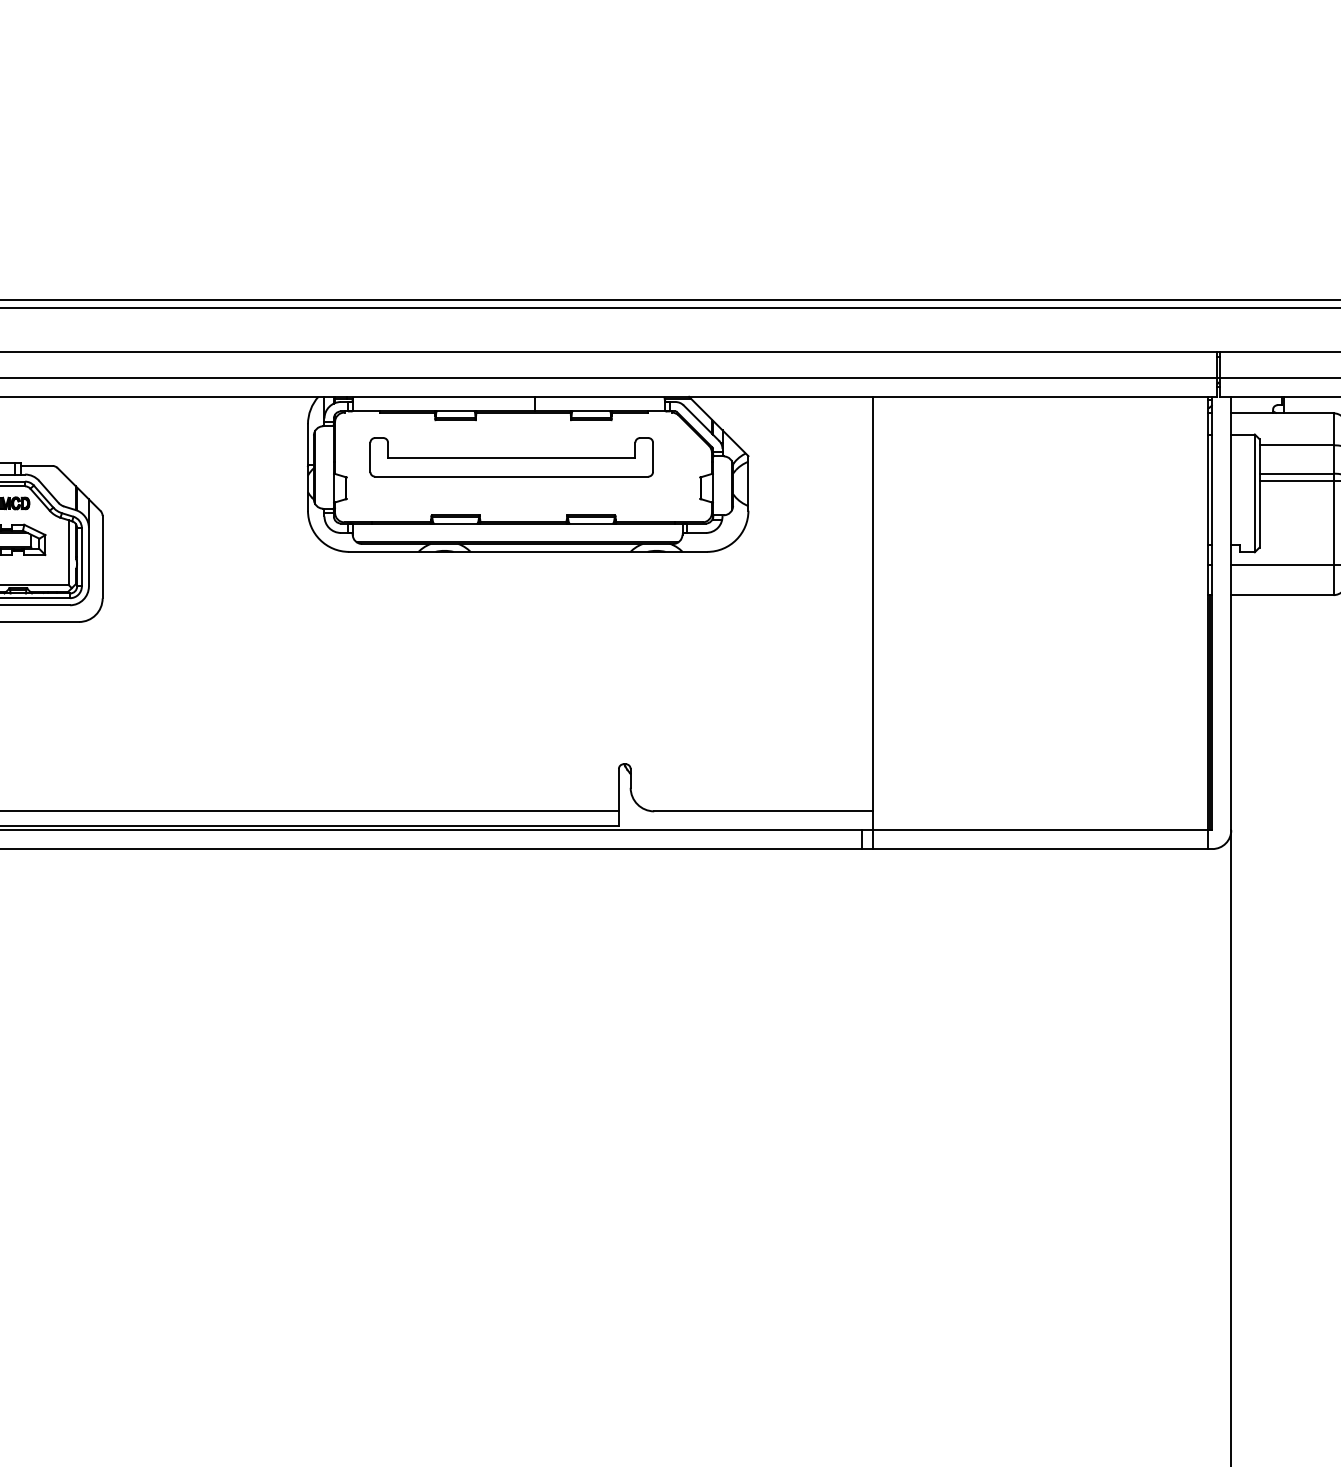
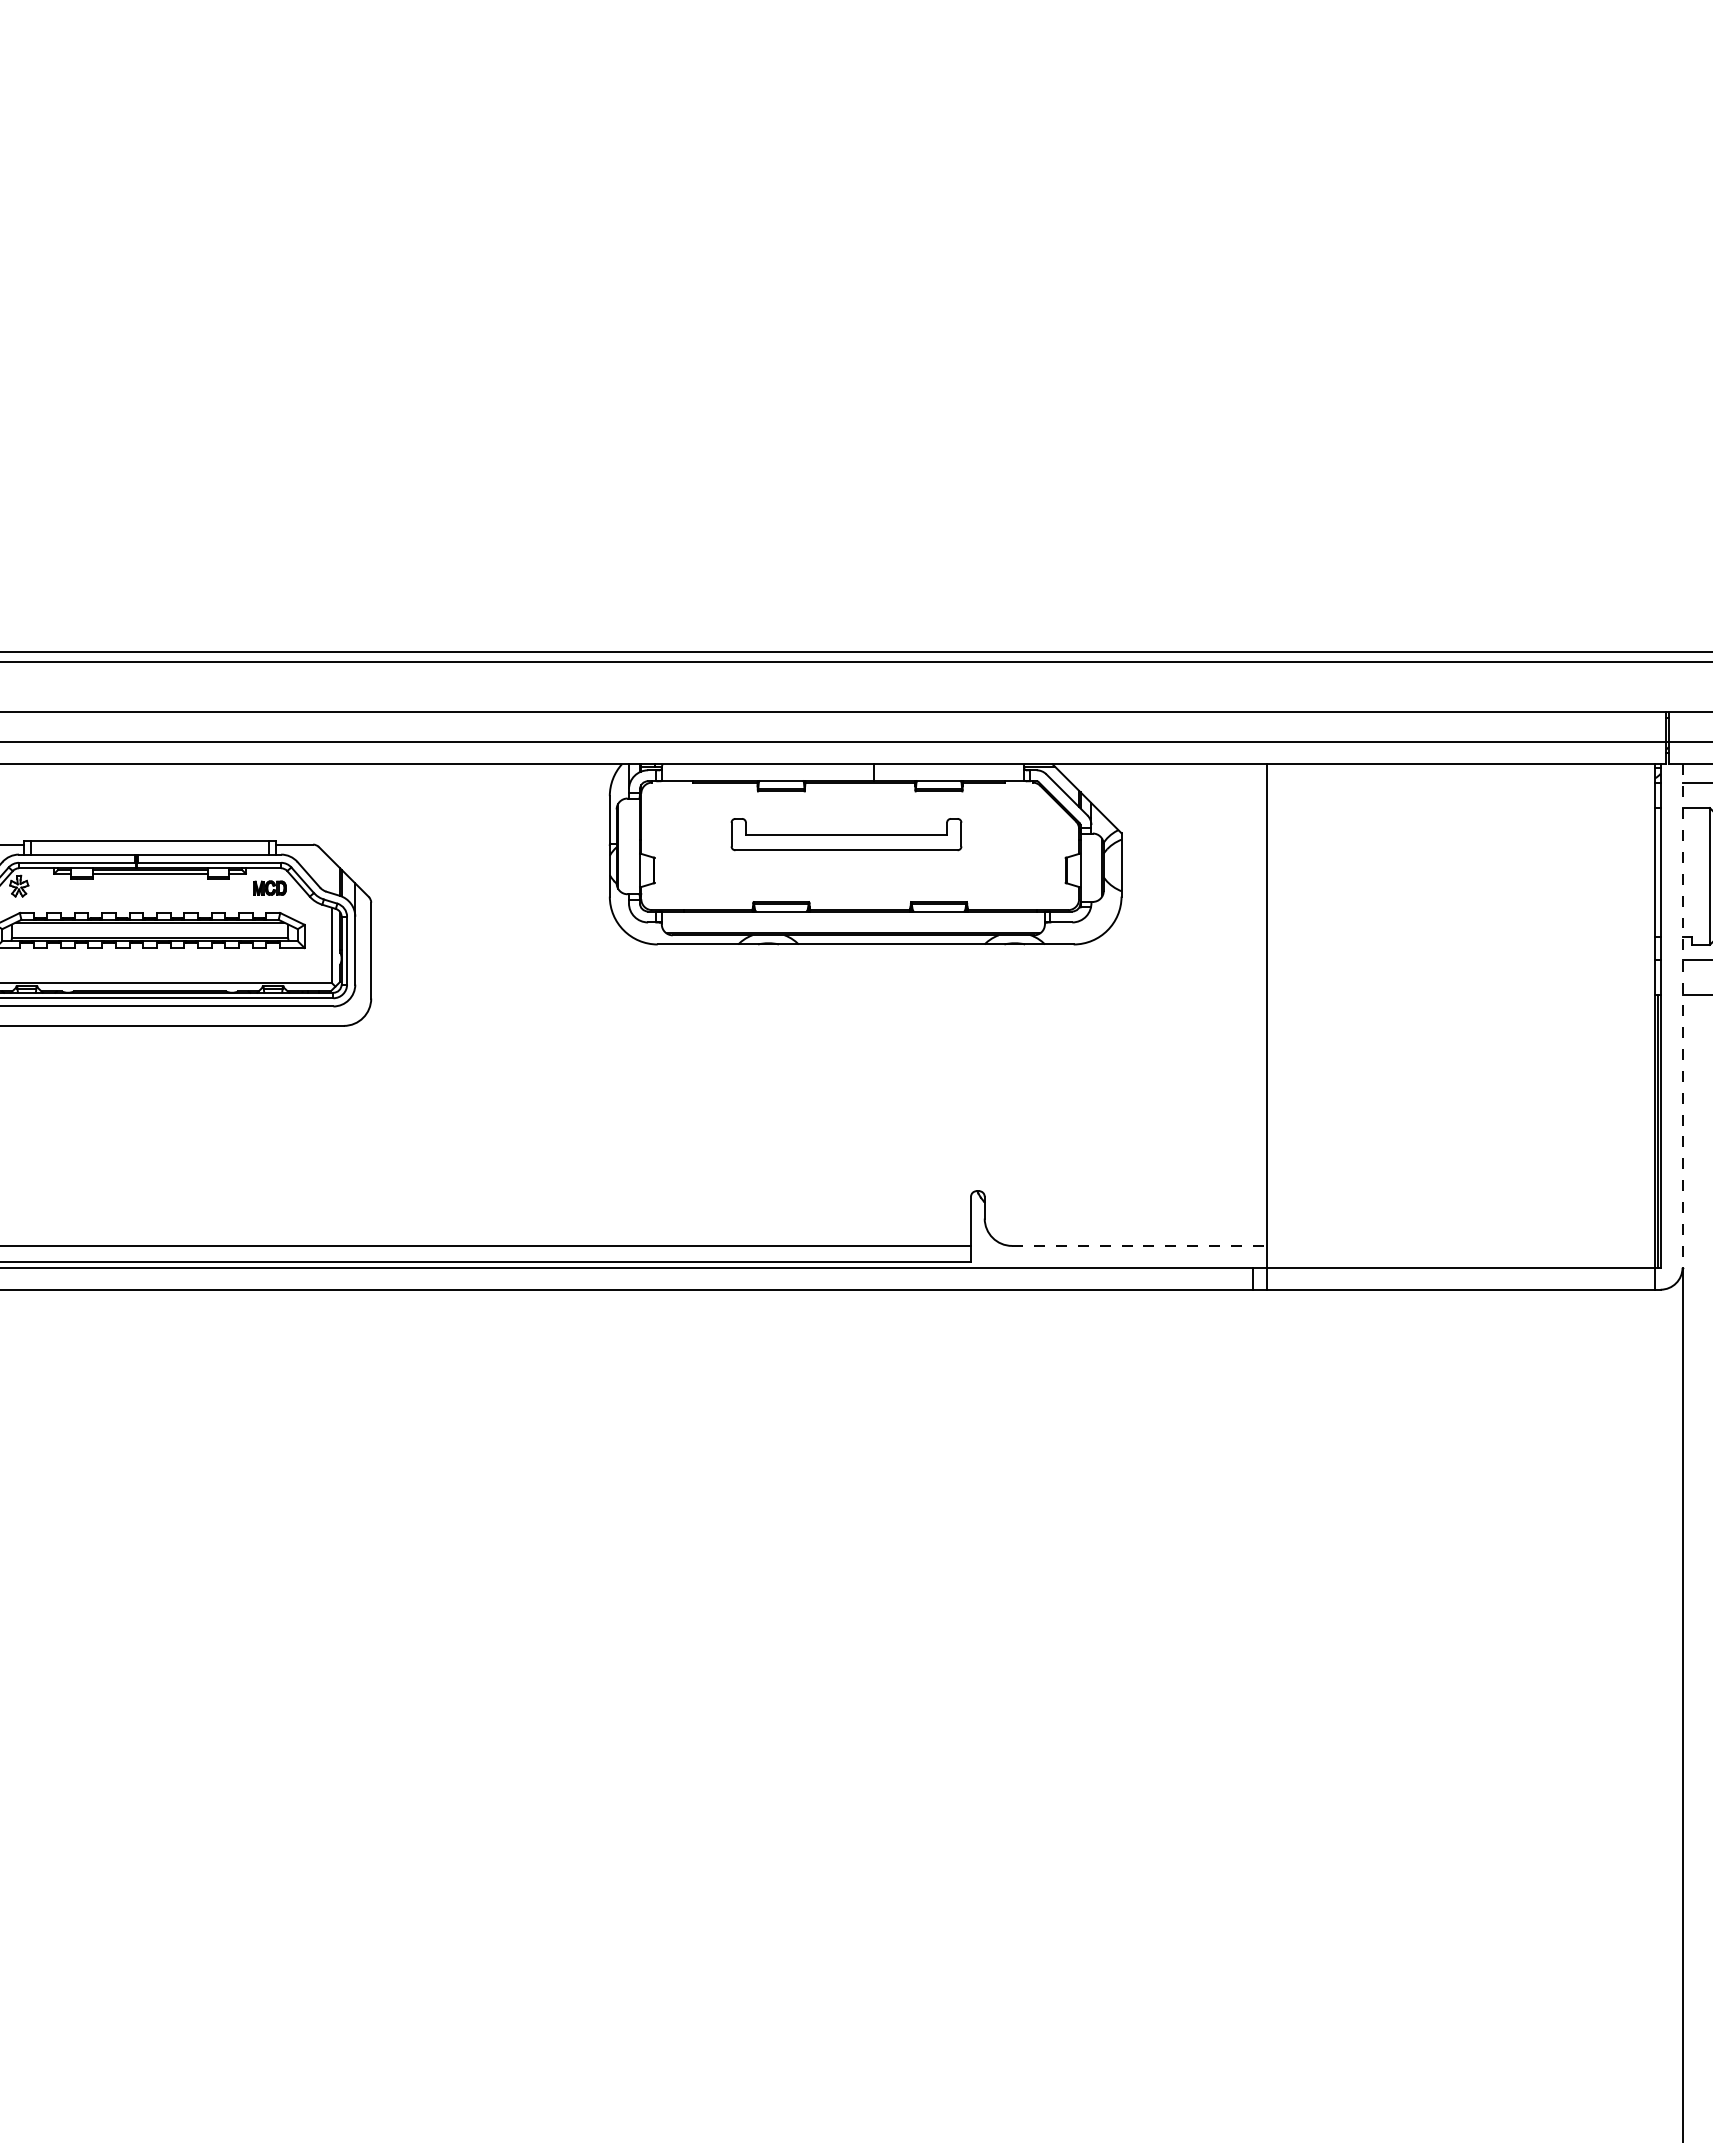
part: (511, 457) -> (846, 834), size x0.7
line: (1231, 613) -> (1682, 1016), solid -> dashed
line: (763, 810) -> (1139, 1245), solid -> dashed

